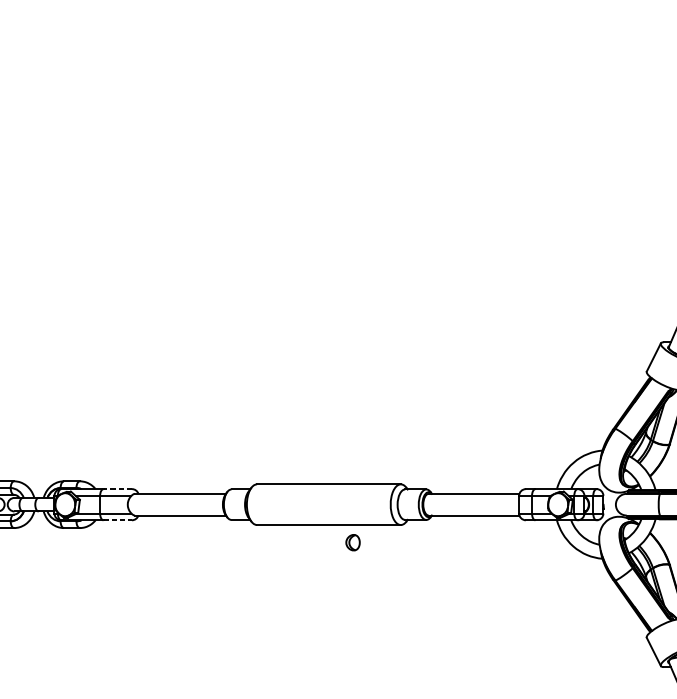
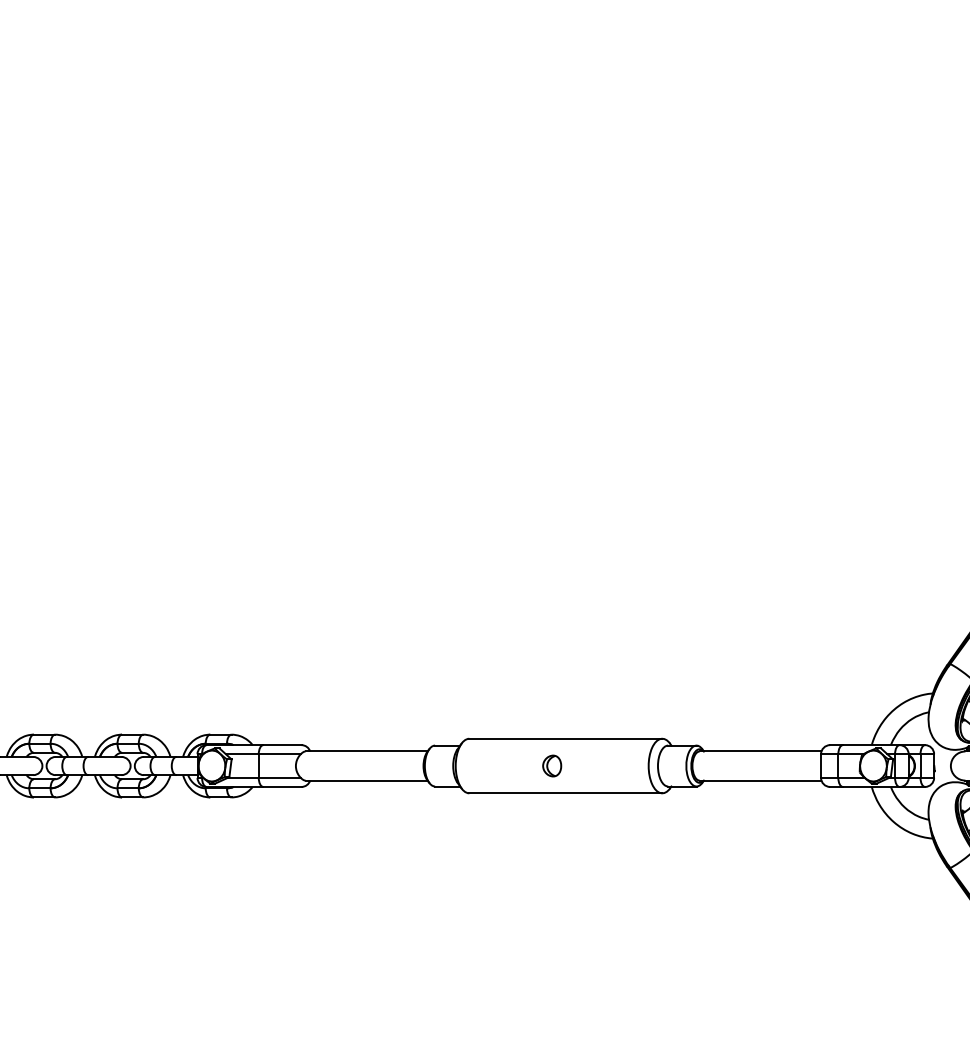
line: (117, 489) -> (281, 745), dashed -> solid
line: (117, 519) -> (282, 786), dashed -> solid
part: (353, 542) -> (552, 765), moved

